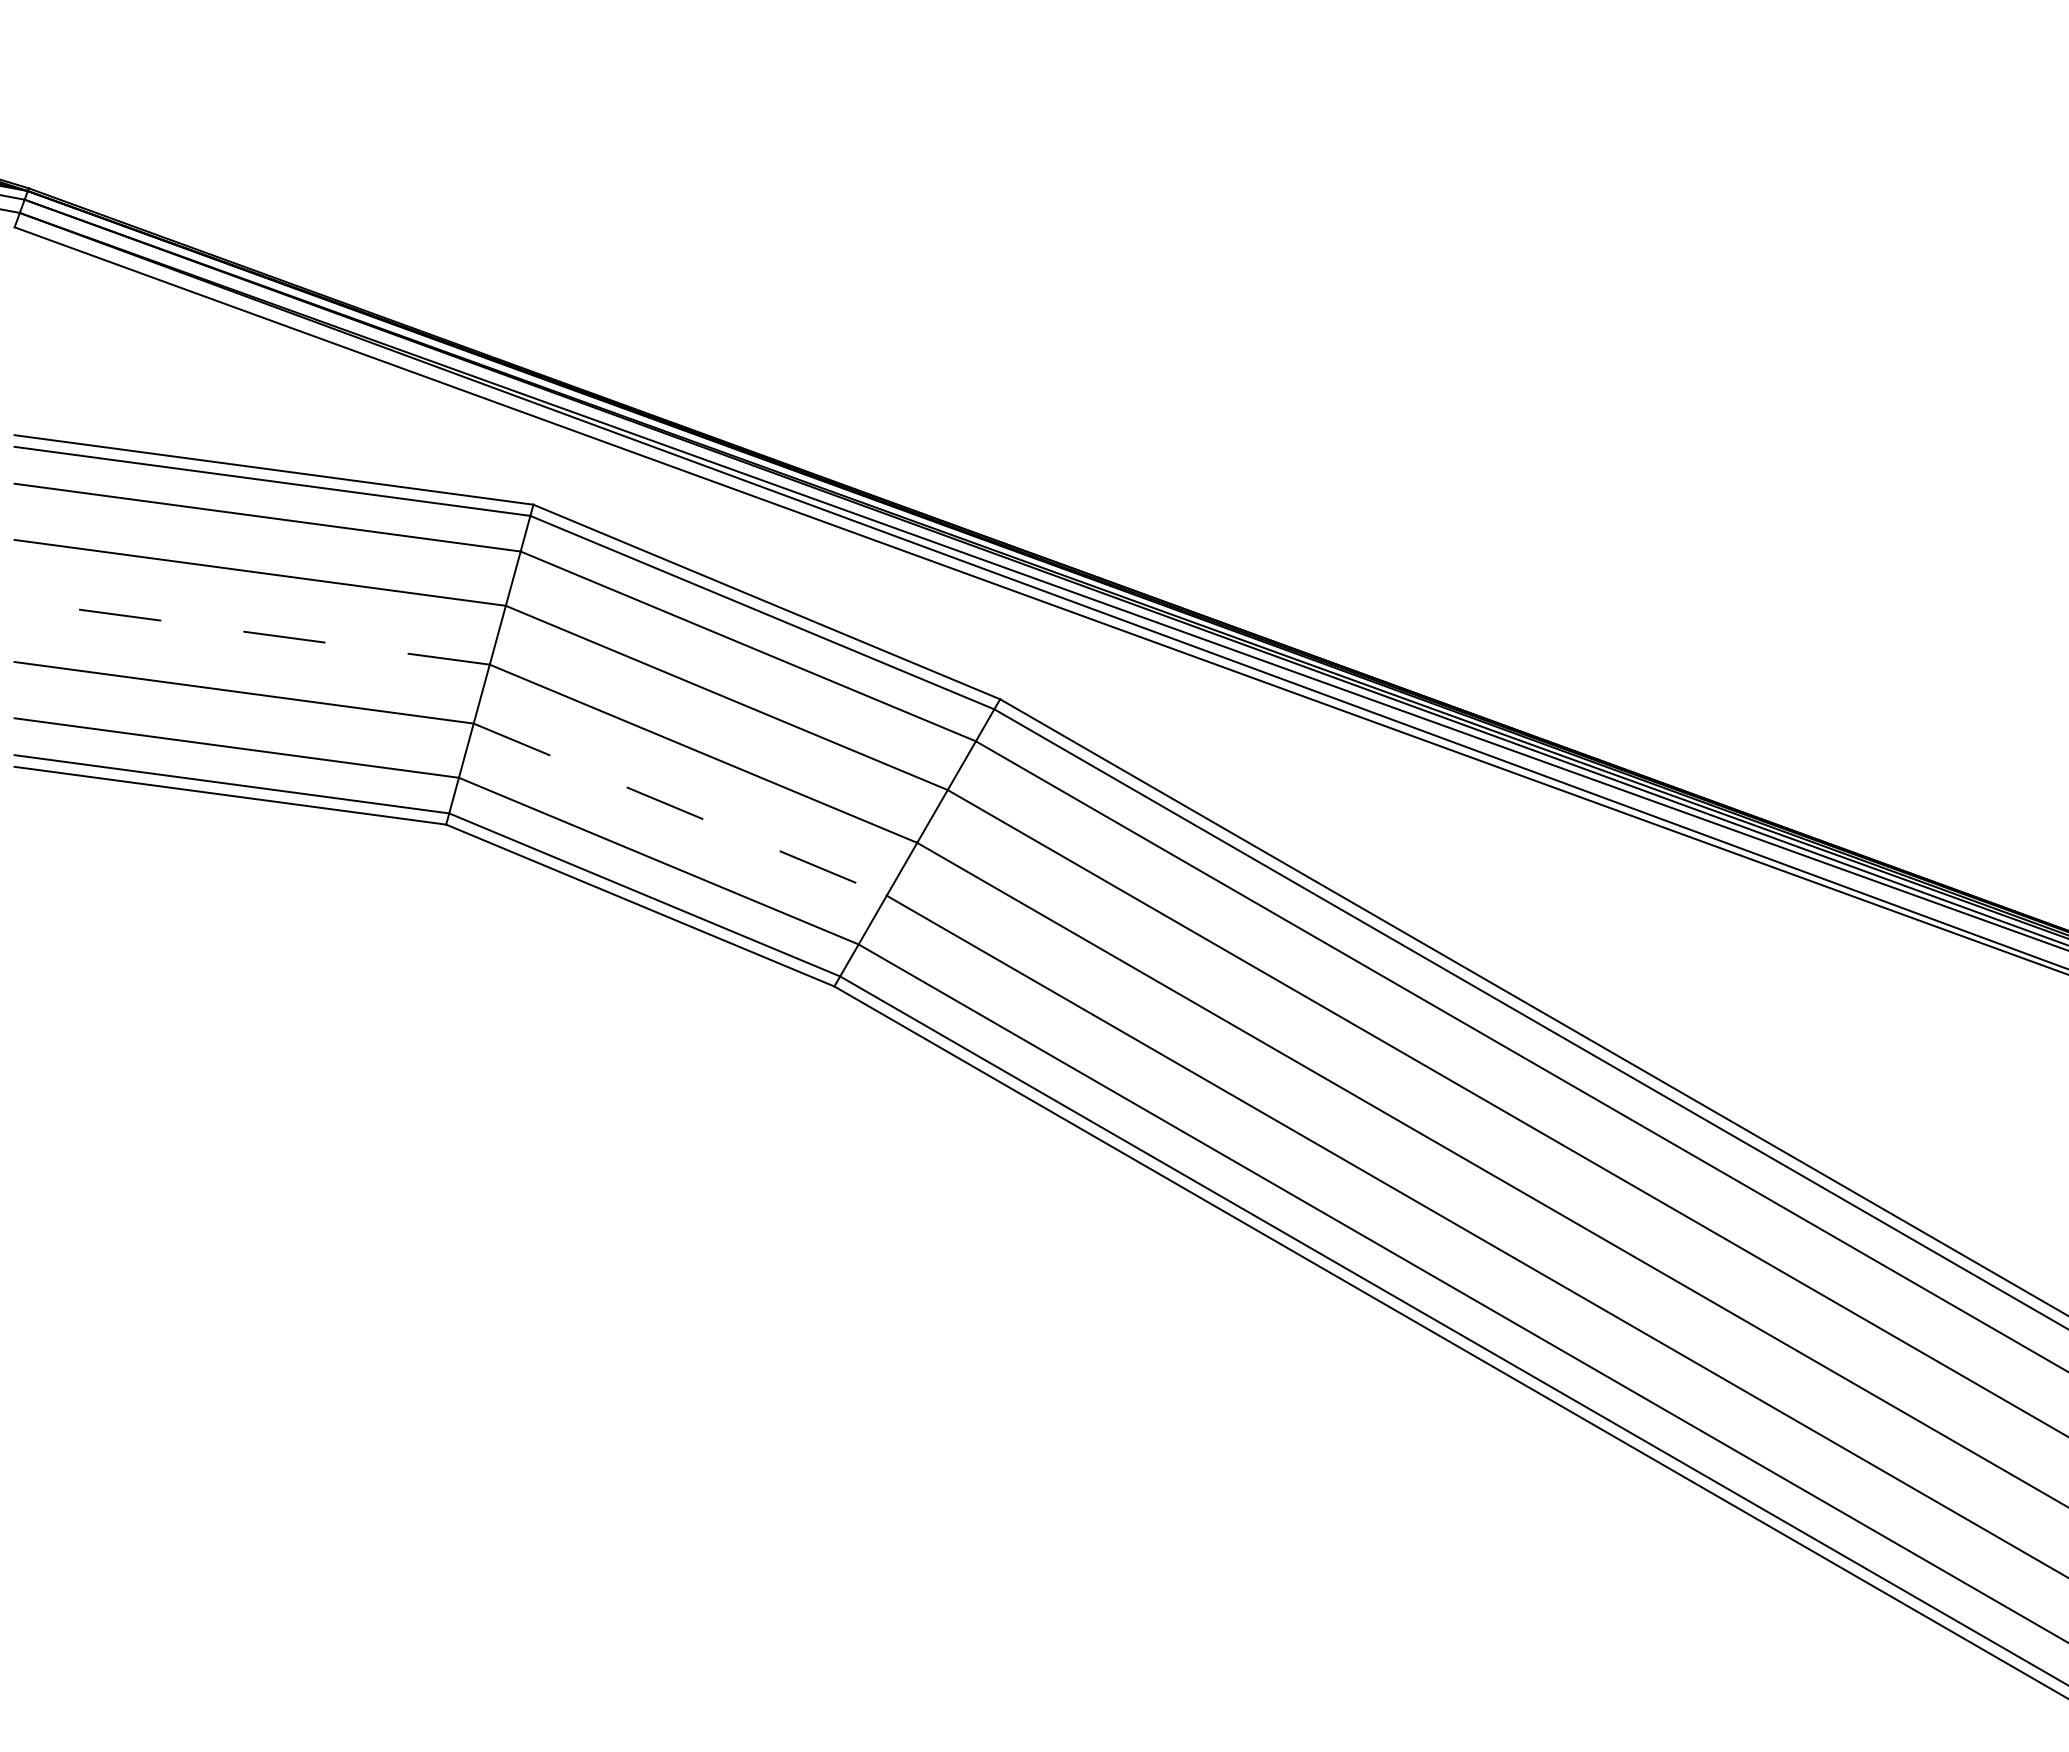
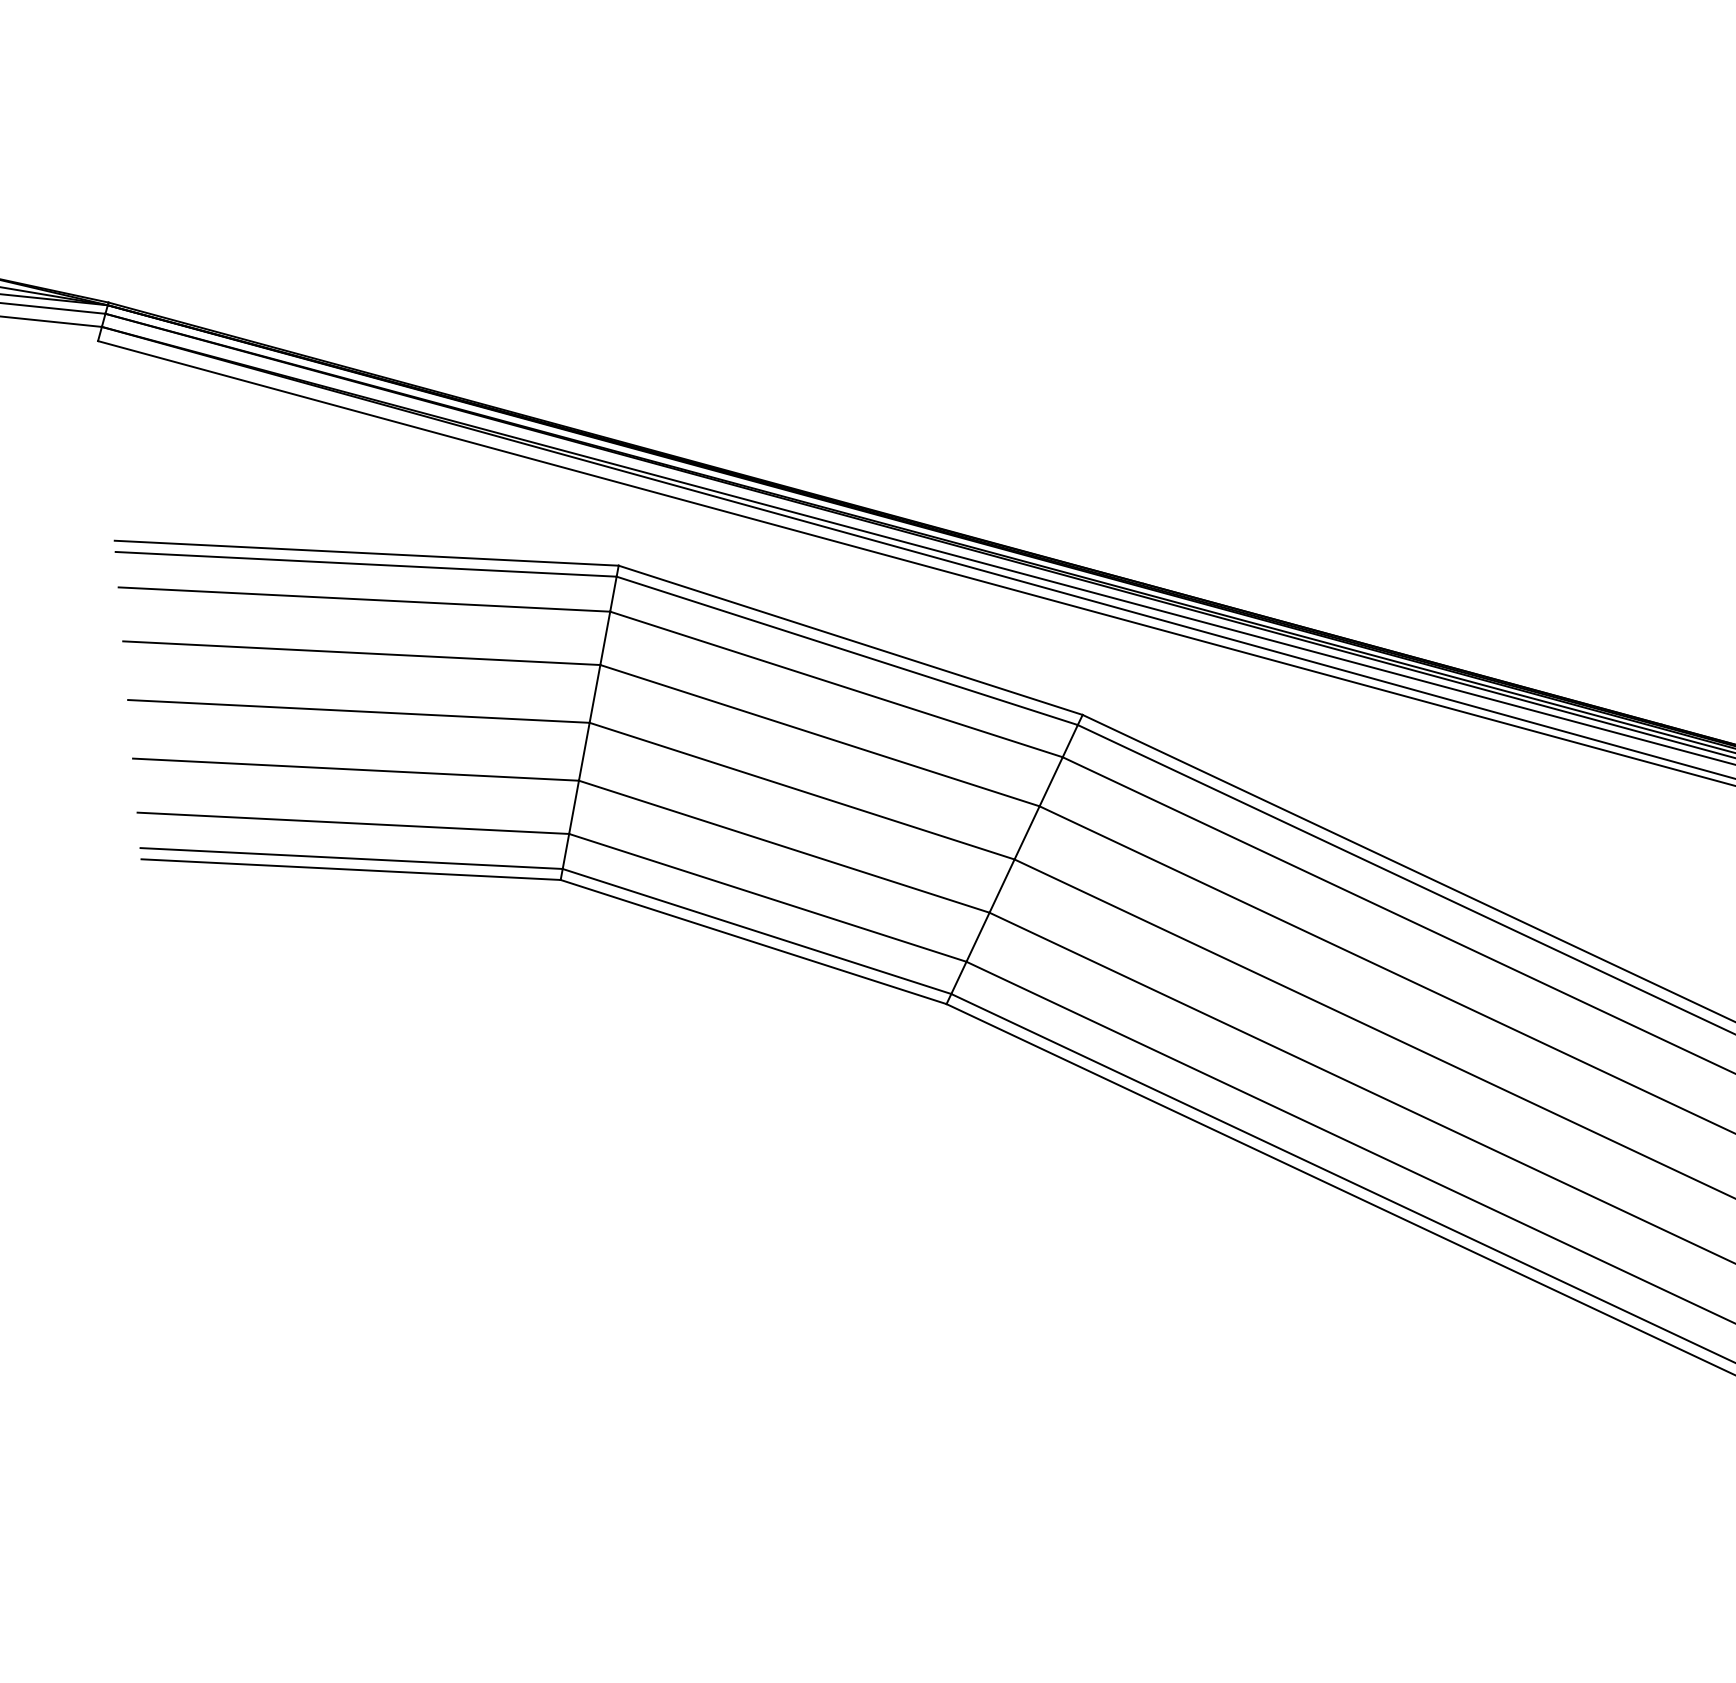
line: (252, 632) -> (359, 711), dashed -> solid
line: (680, 809) -> (784, 846), dashed -> solid

